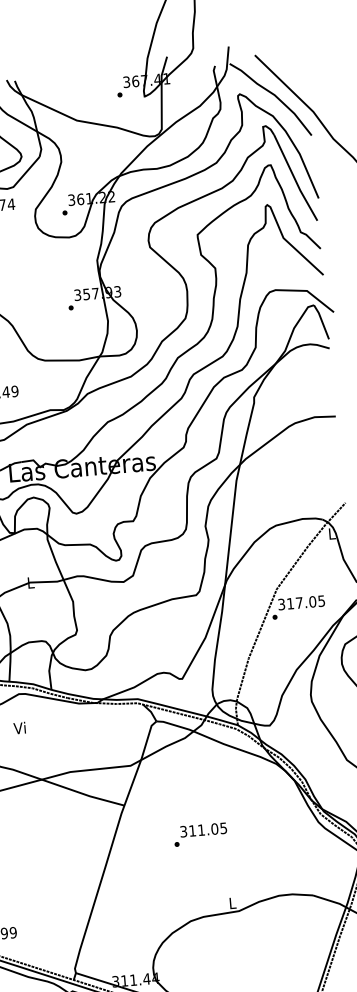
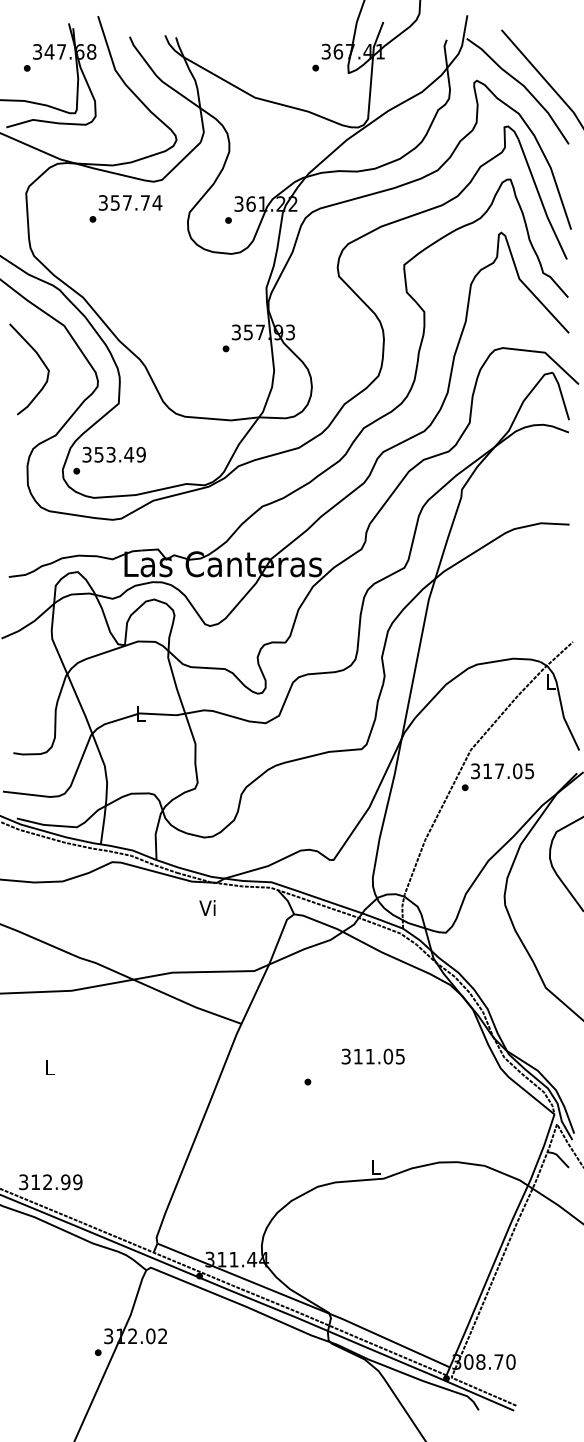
text: (19, 727) -> (207, 907), moved
text: (203, 829) -> (372, 1056), moved

